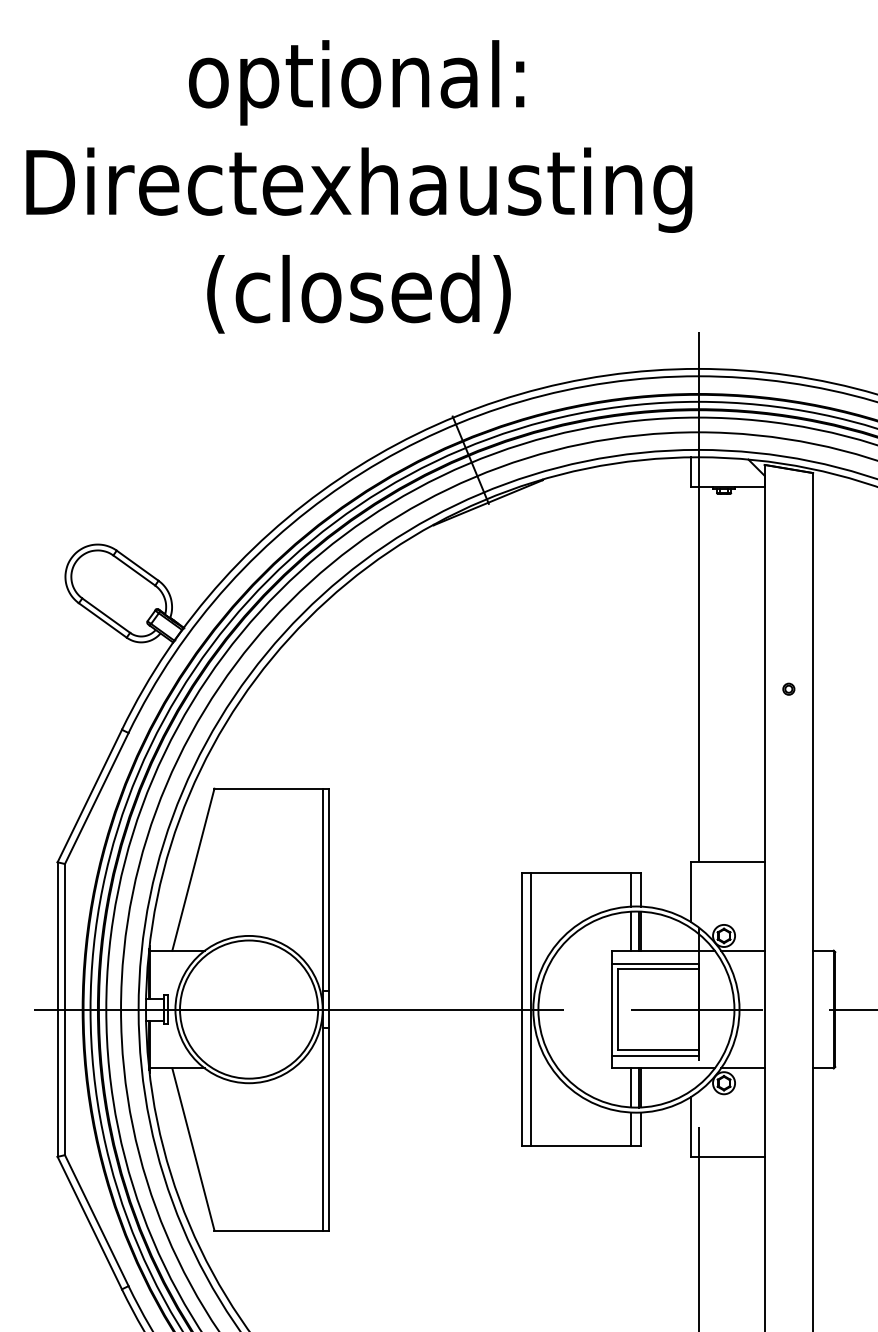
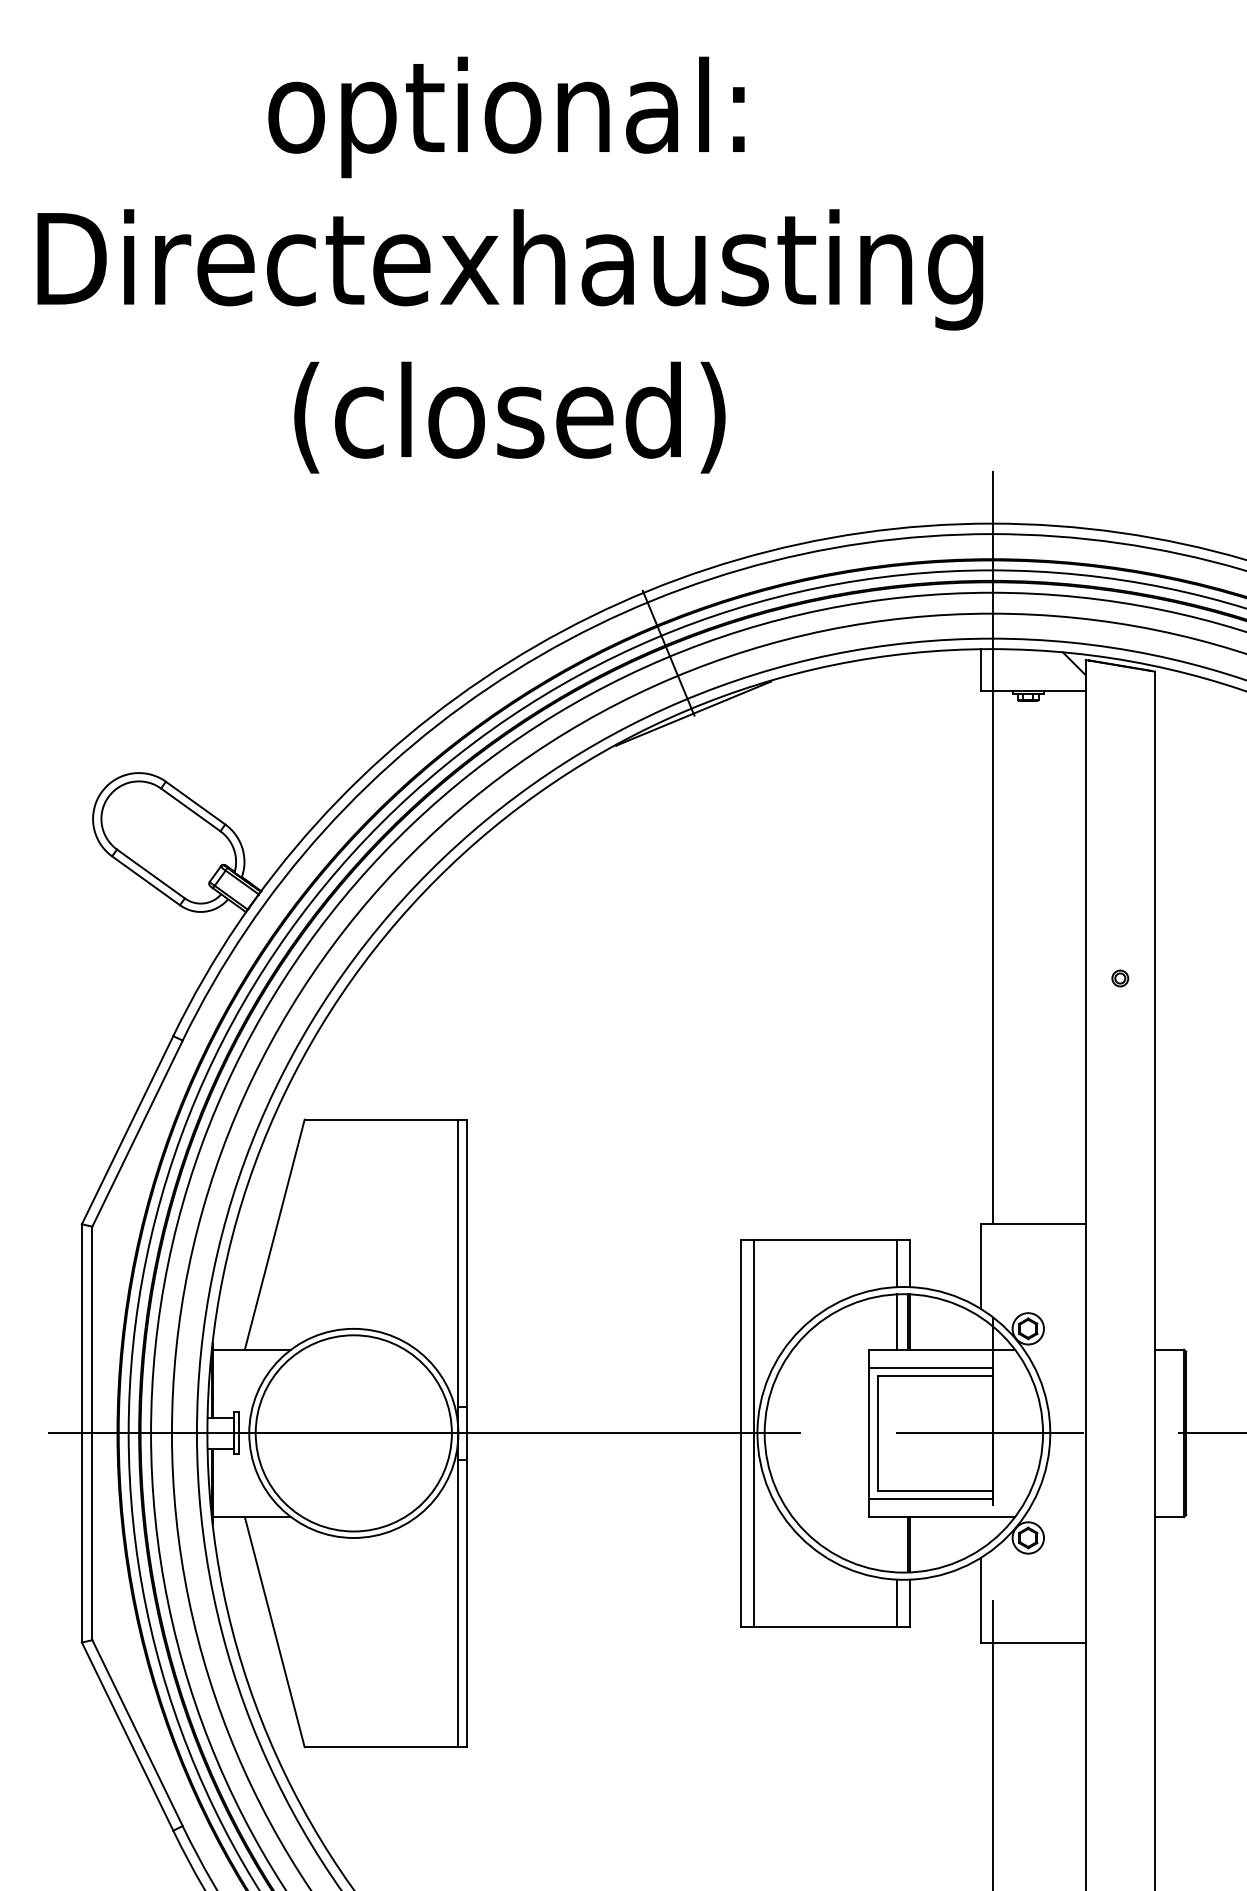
line: (742, 950) -> (1054, 1349), removed
line: (742, 1068) -> (1054, 1517), removed
line: (631, 1087) -> (896, 1544), removed

